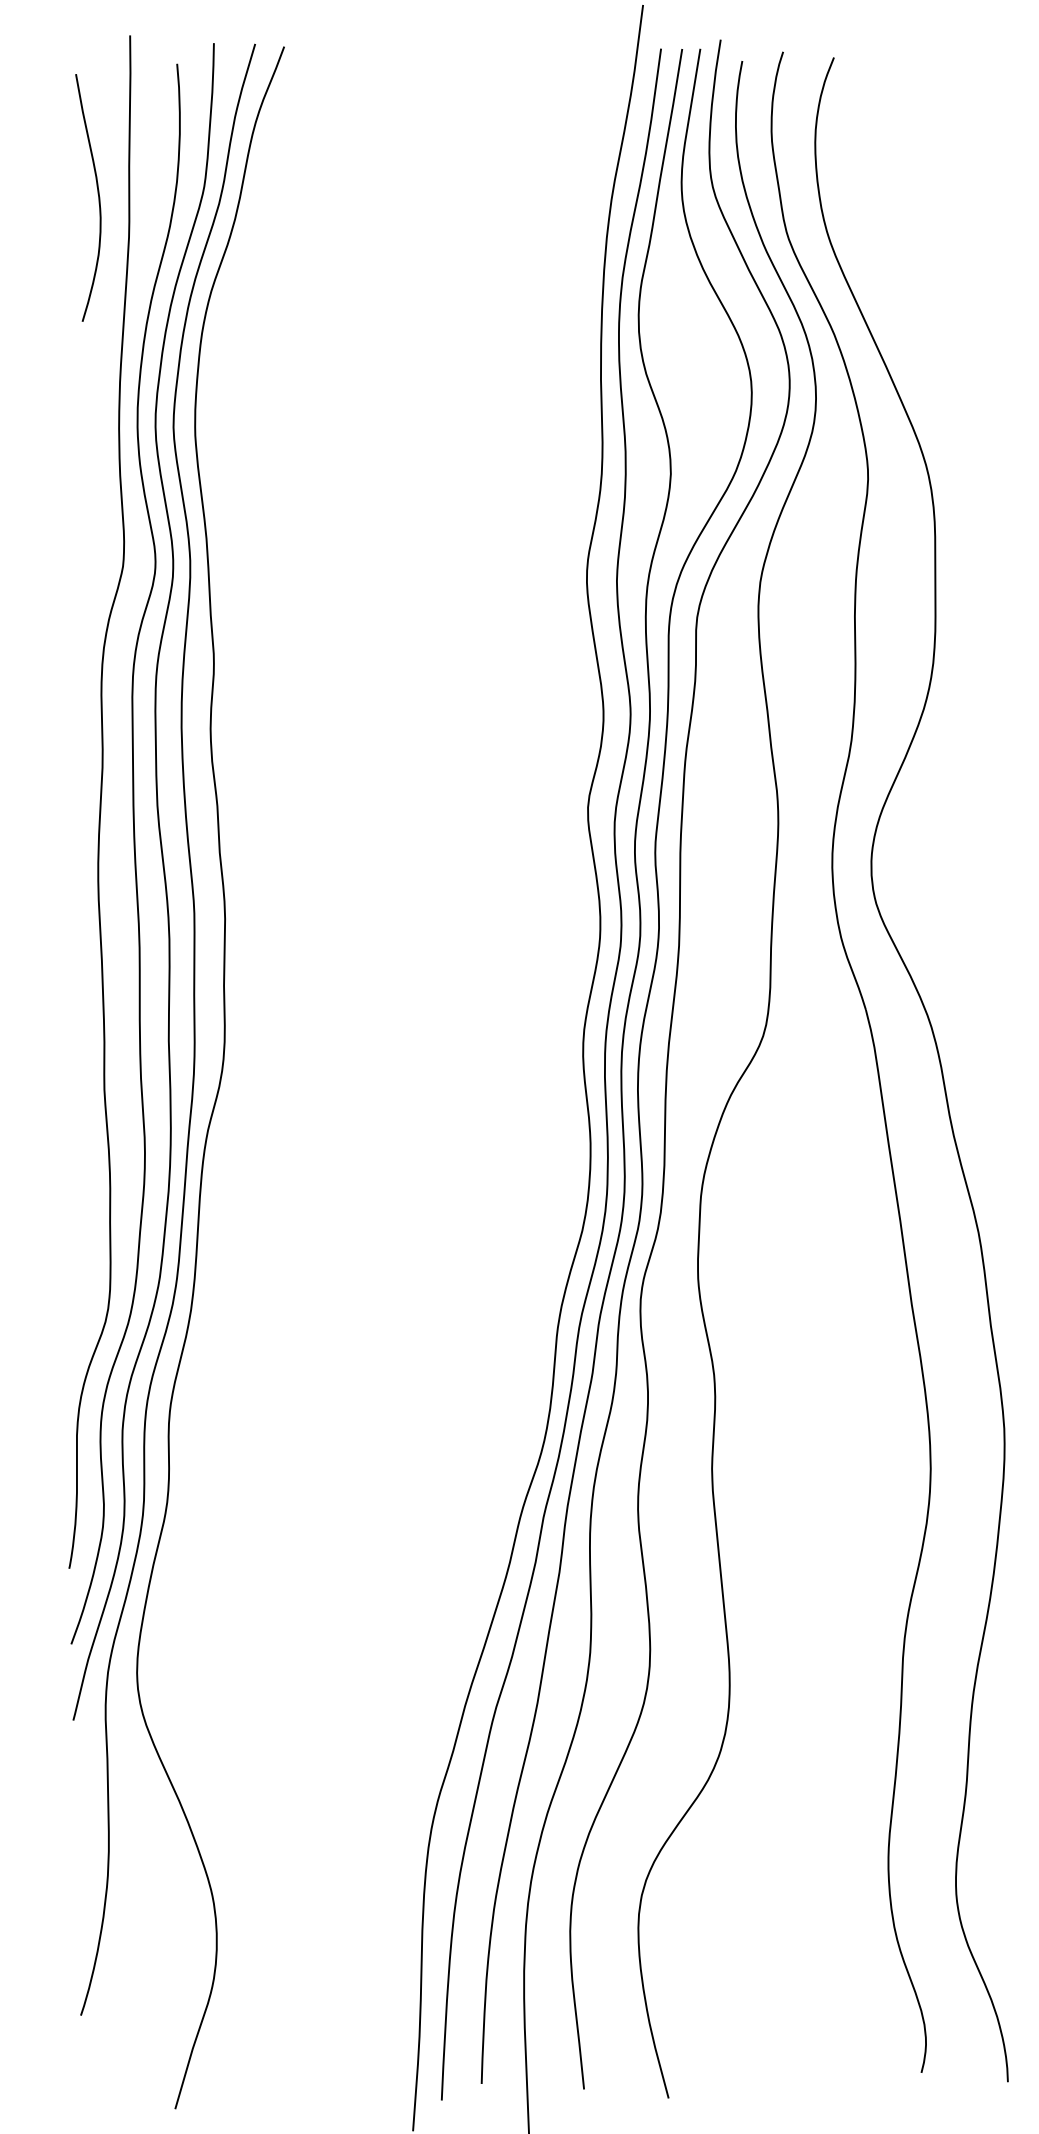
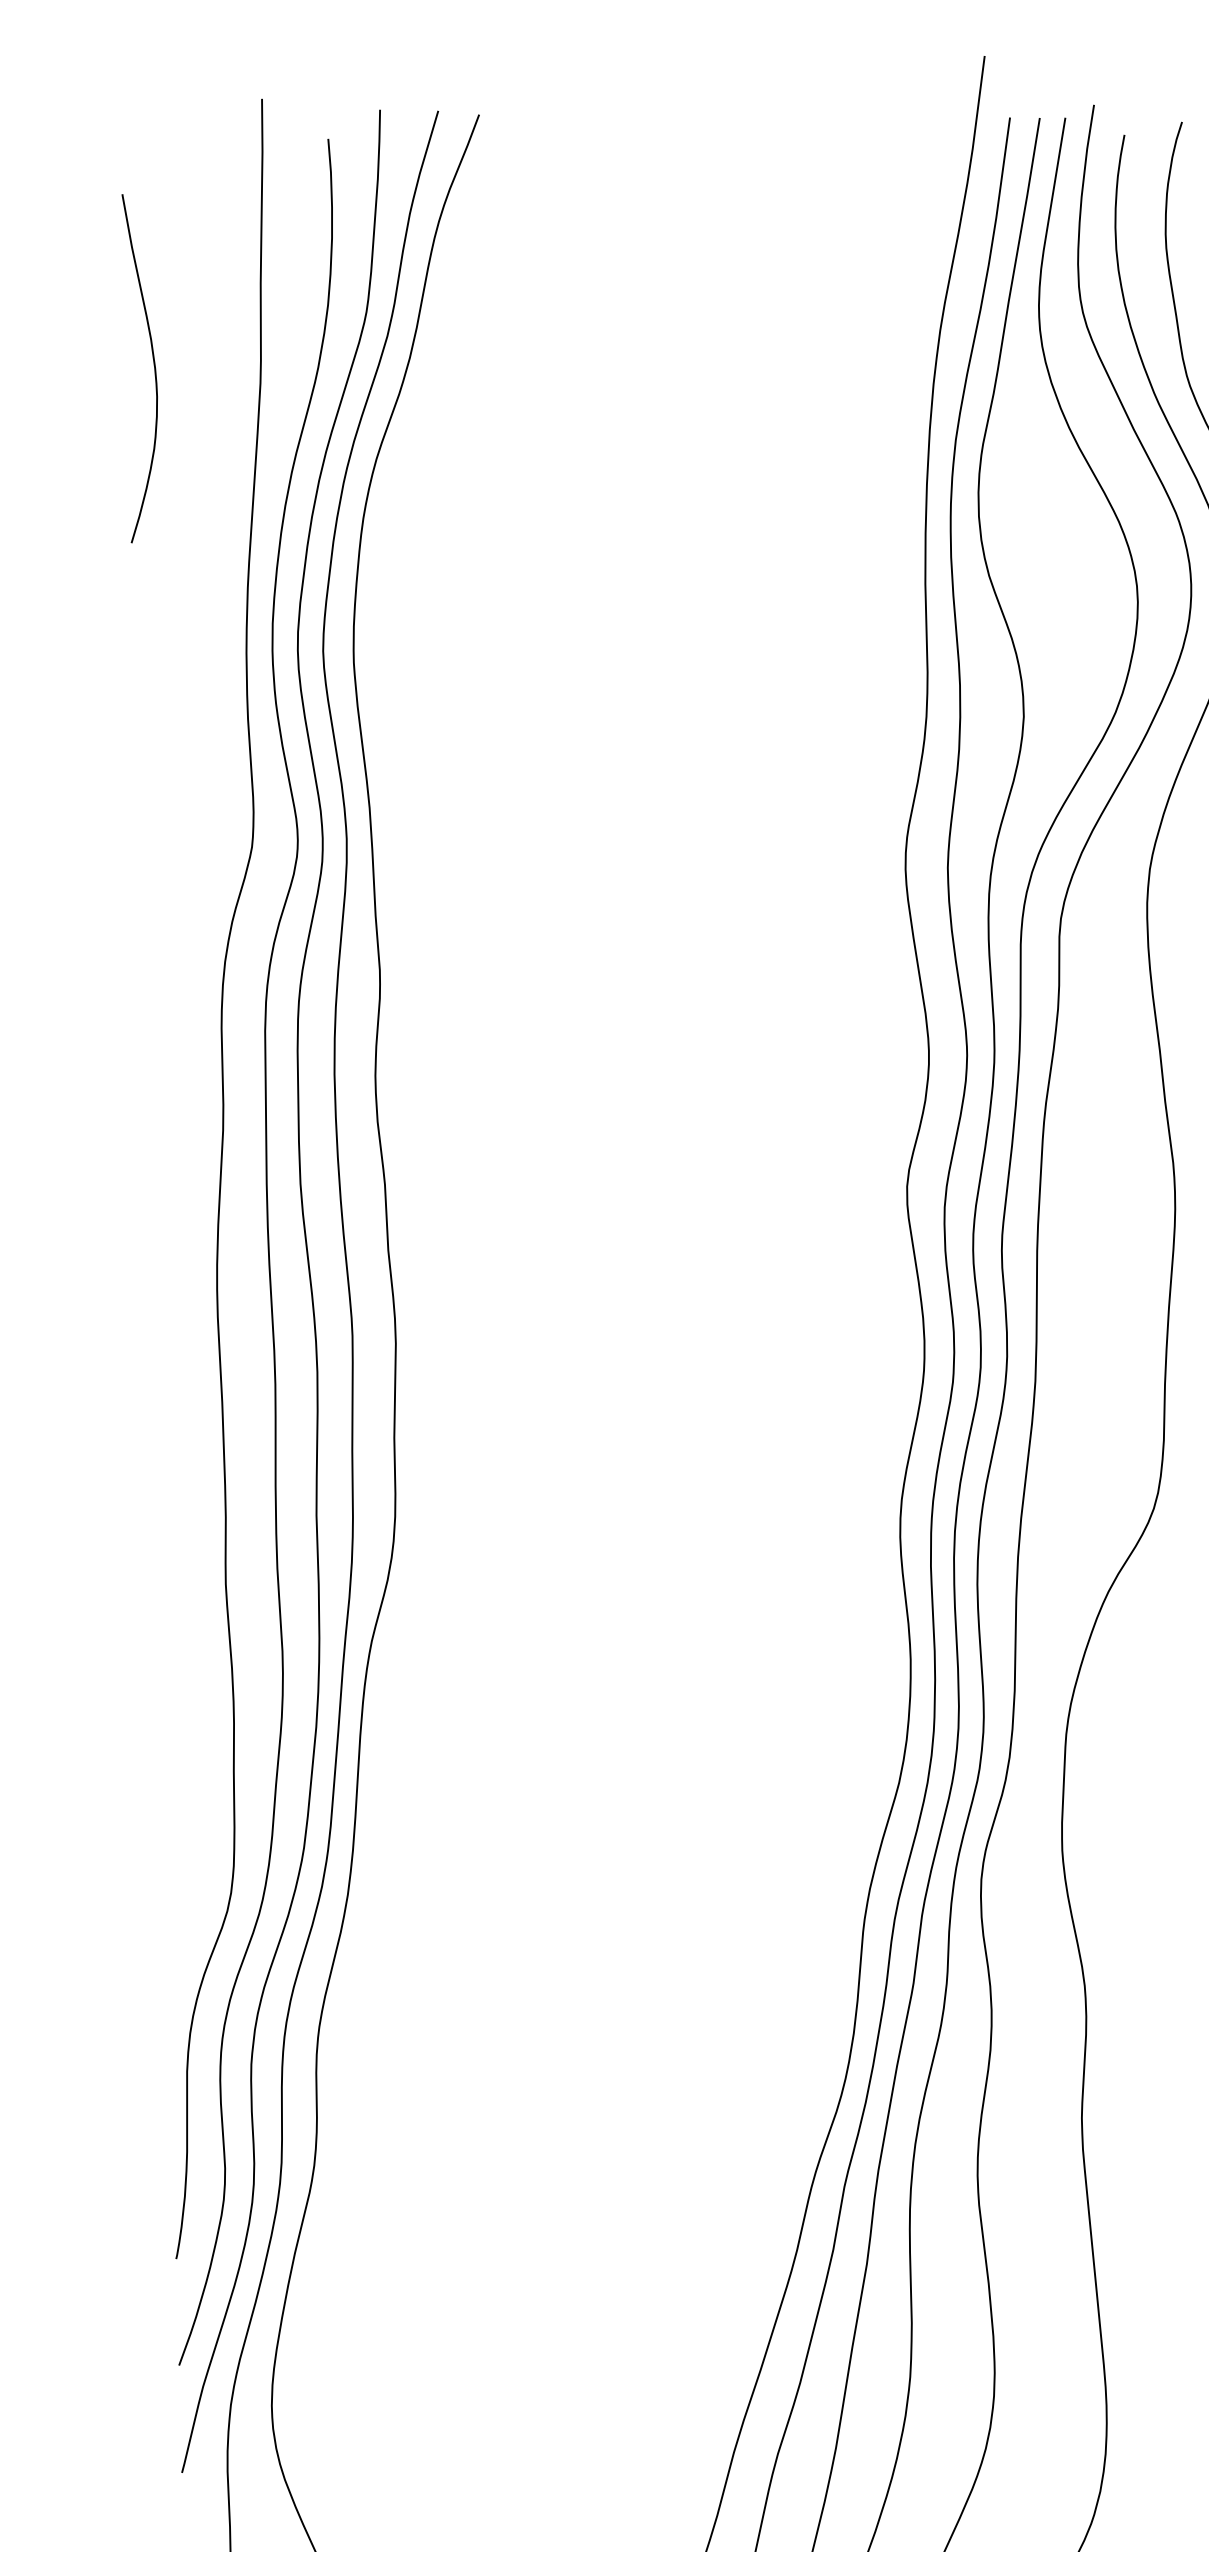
curve: (97, 194) -> (152, 363), moved

